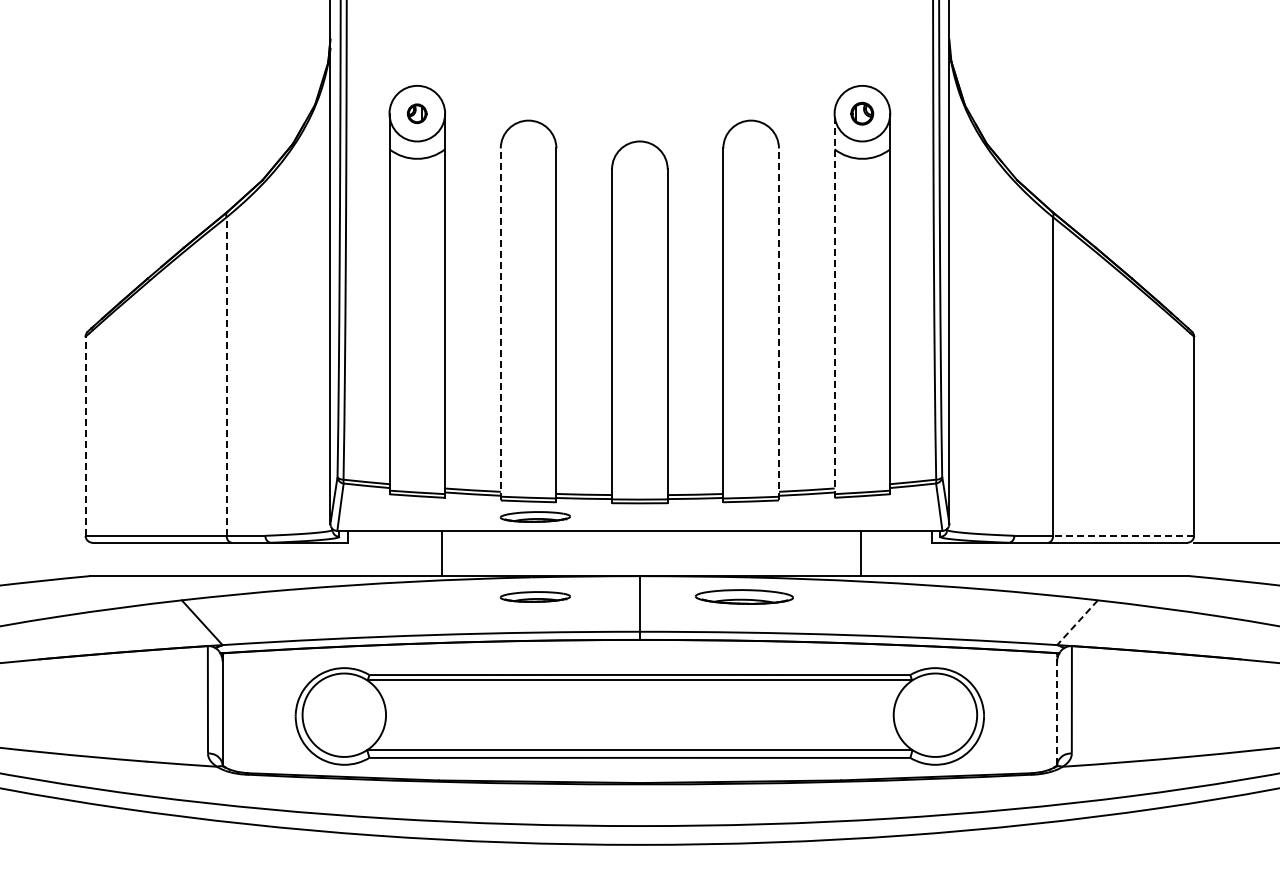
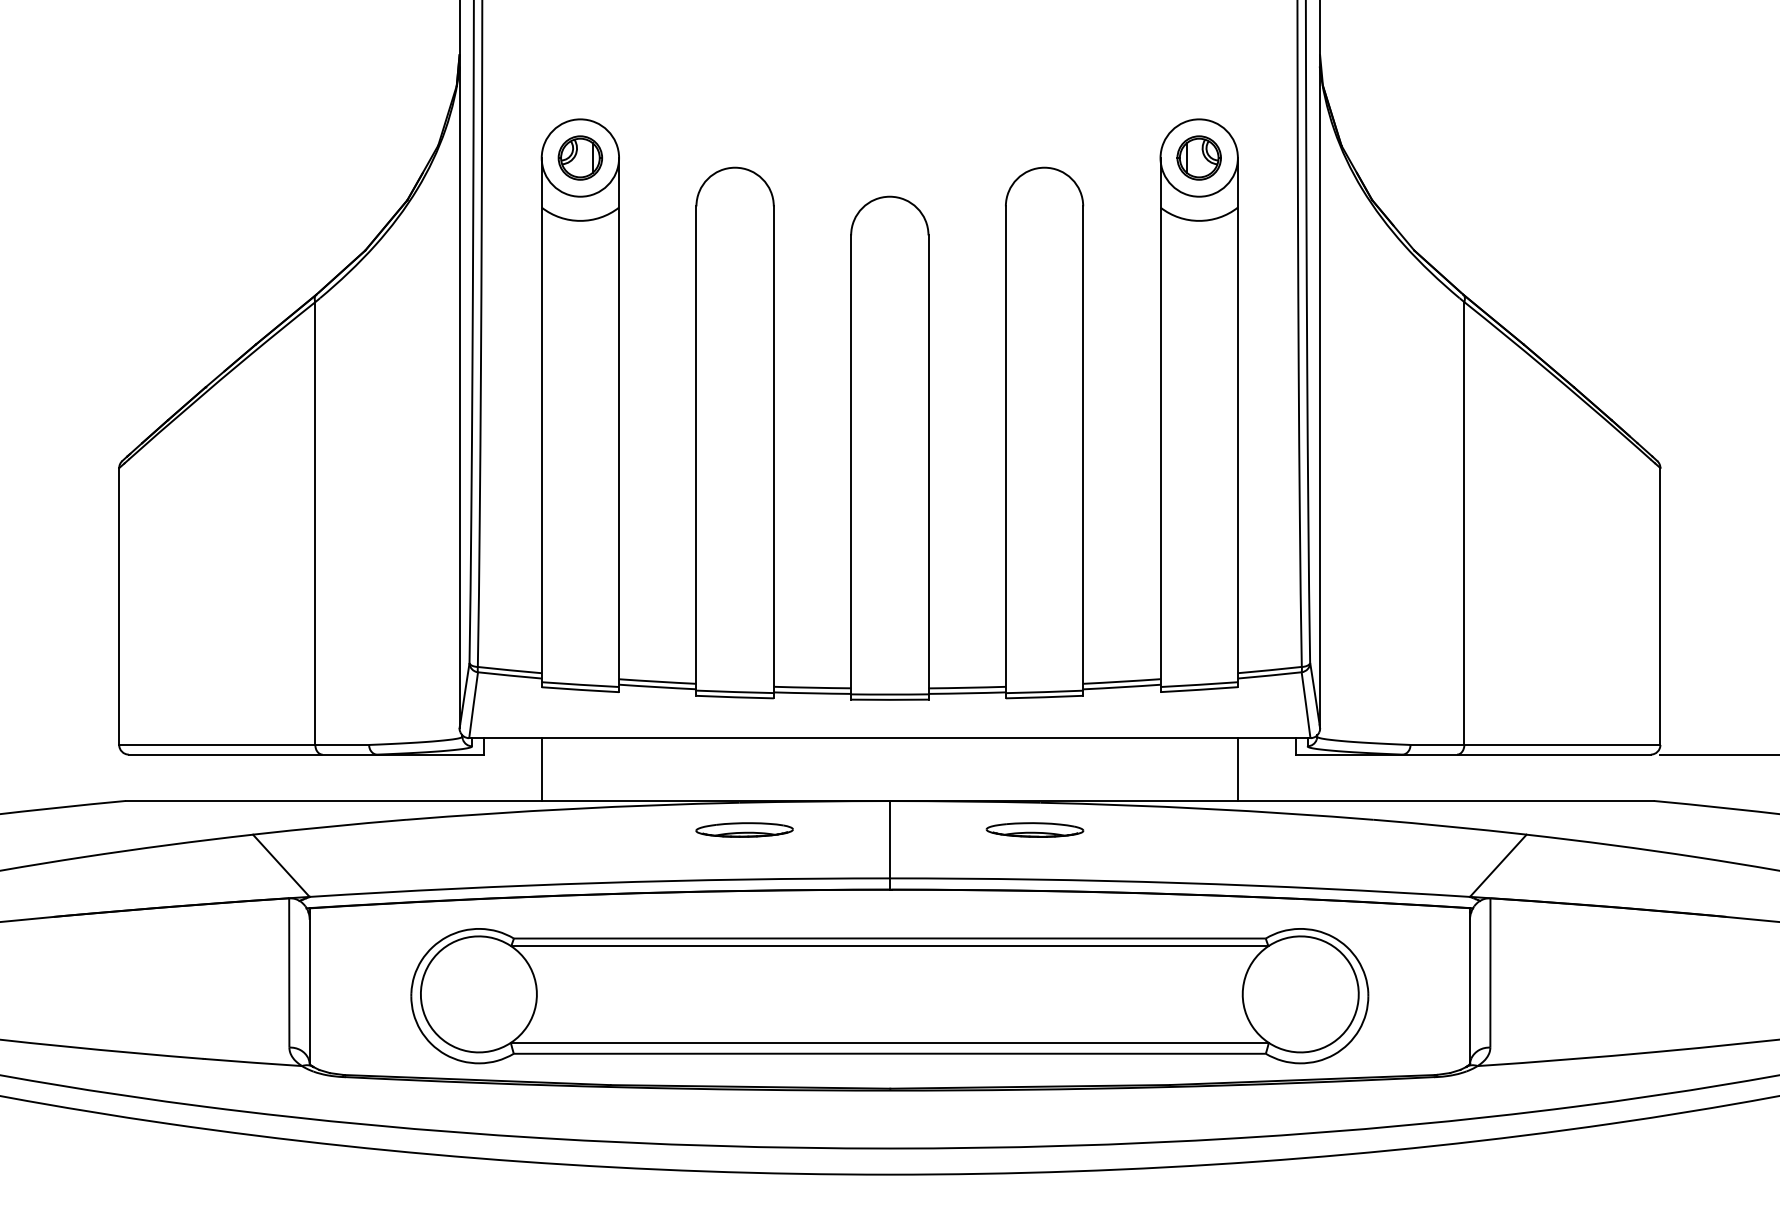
part: (416, 113) -> (579, 157), size x1.67
part: (861, 113) -> (1197, 157), size x1.43
line: (834, 305) -> (1160, 424), dashed -> solid
line: (500, 323) -> (696, 449), dashed -> solid
line: (778, 323) -> (1082, 449), dashed -> solid
line: (226, 376) -> (315, 523), dashed -> solid
line: (85, 436) -> (119, 606), dashed -> solid
part: (534, 516) -> (743, 718), removed
line: (1123, 535) -> (1562, 744), dashed -> solid
line: (441, 553) -> (541, 769), moved
line: (861, 553) -> (1238, 769), moved
part: (743, 596) -> (1033, 829), size x0.71
line: (1077, 623) -> (1498, 866), dashed -> solid
line: (1057, 709) -> (1470, 986), dashed -> solid

